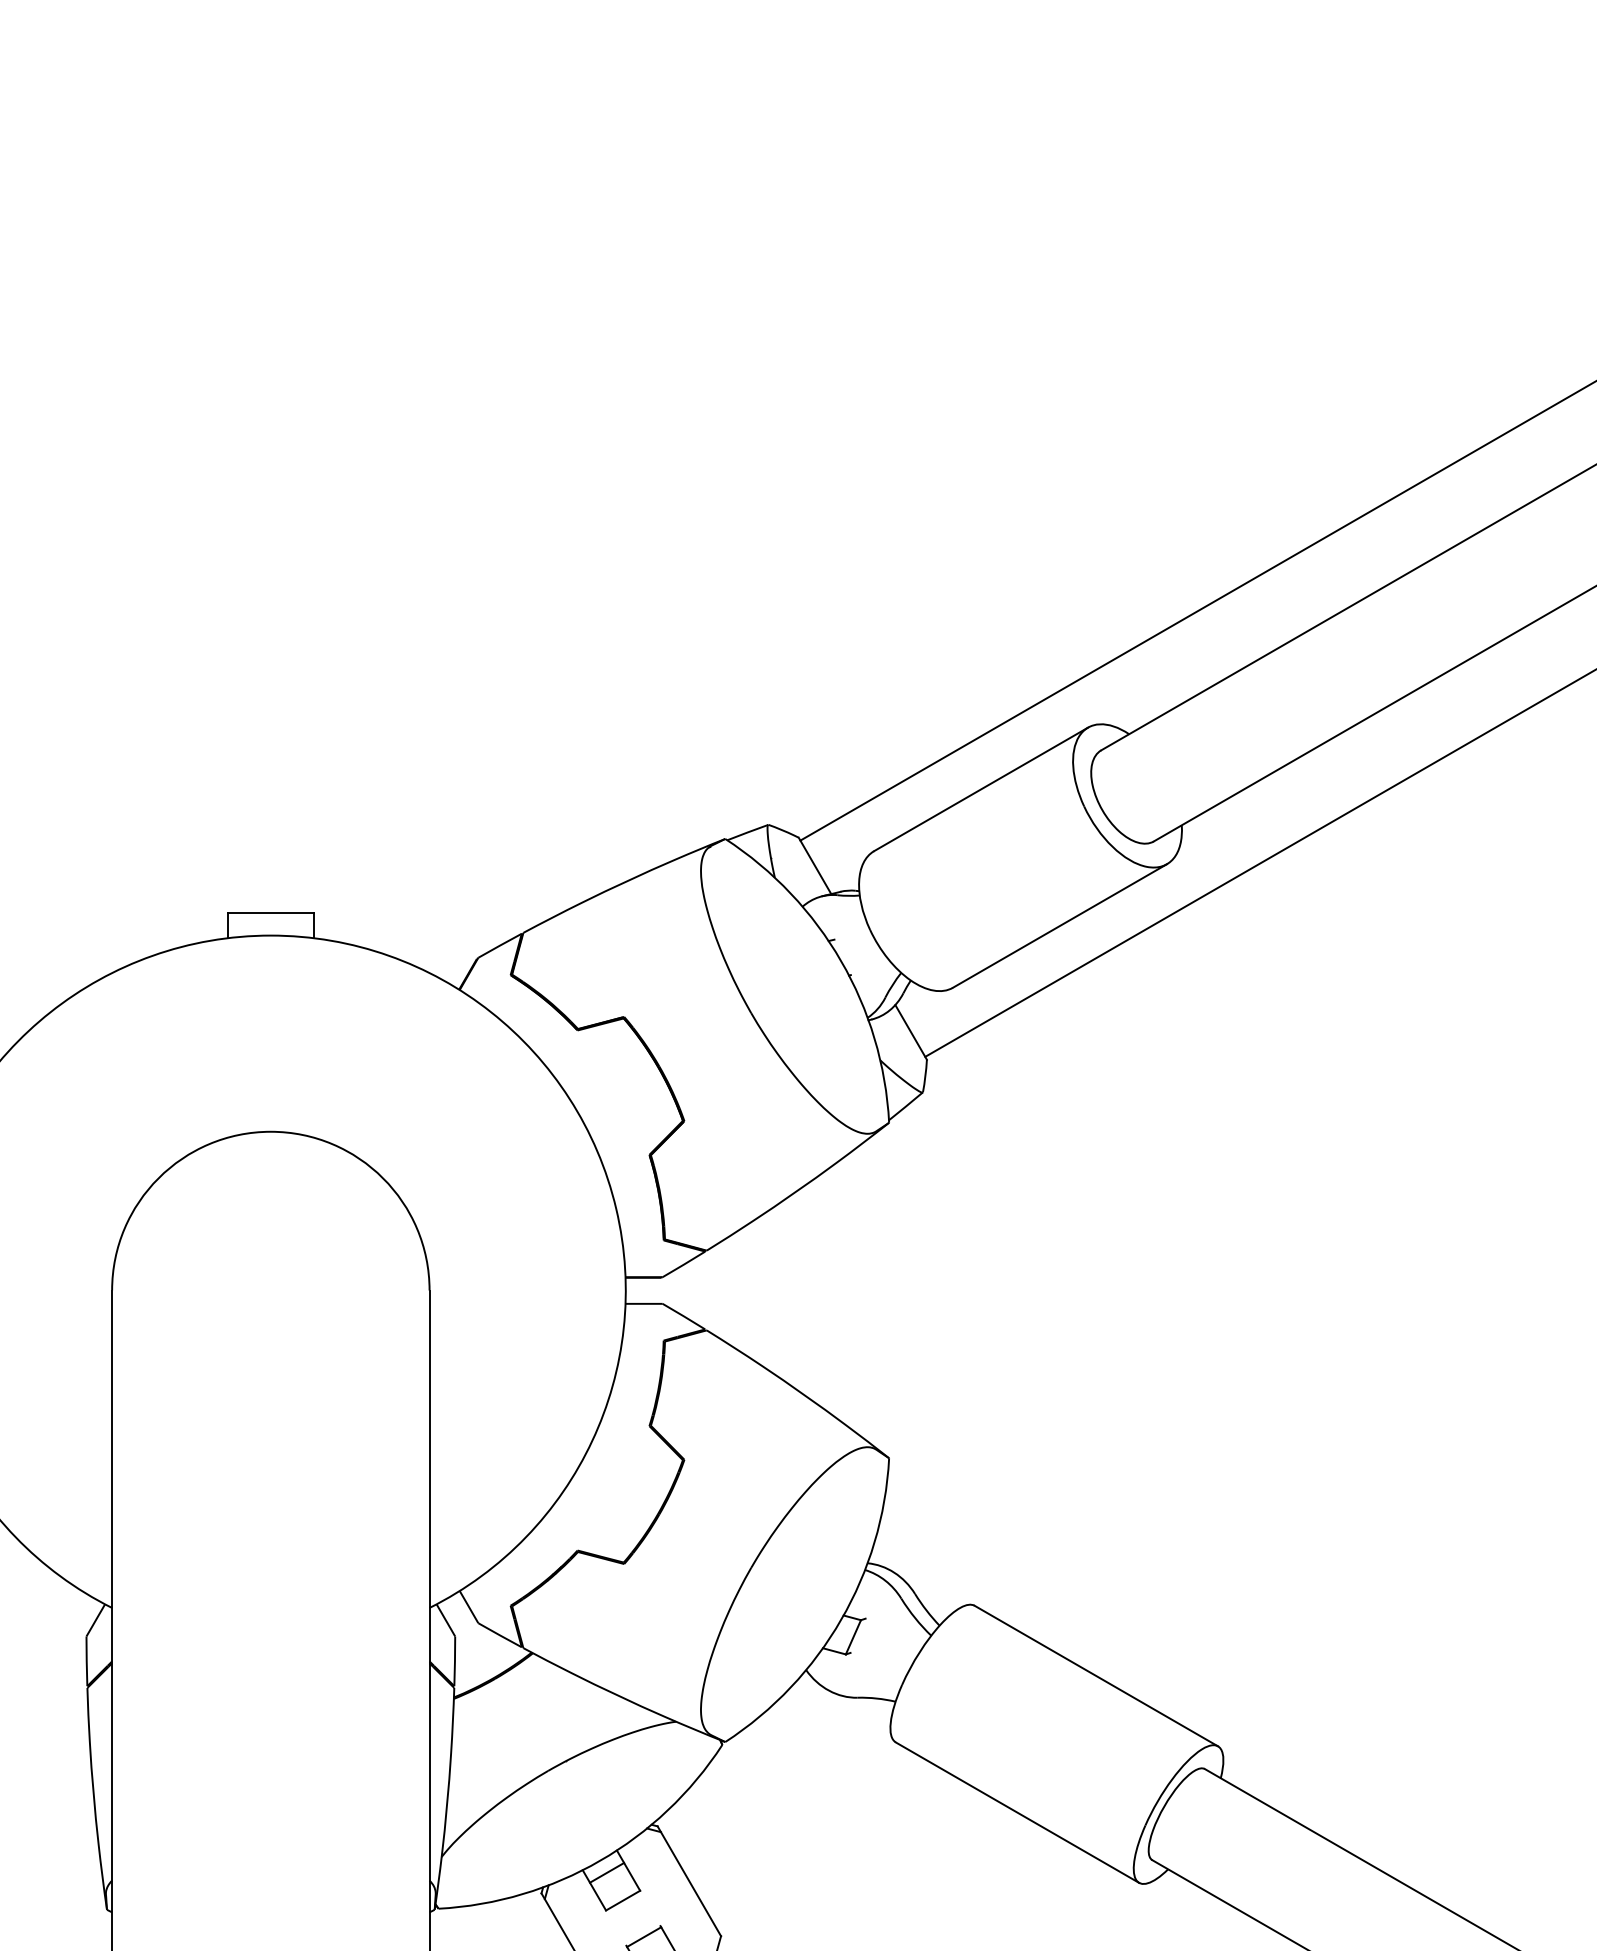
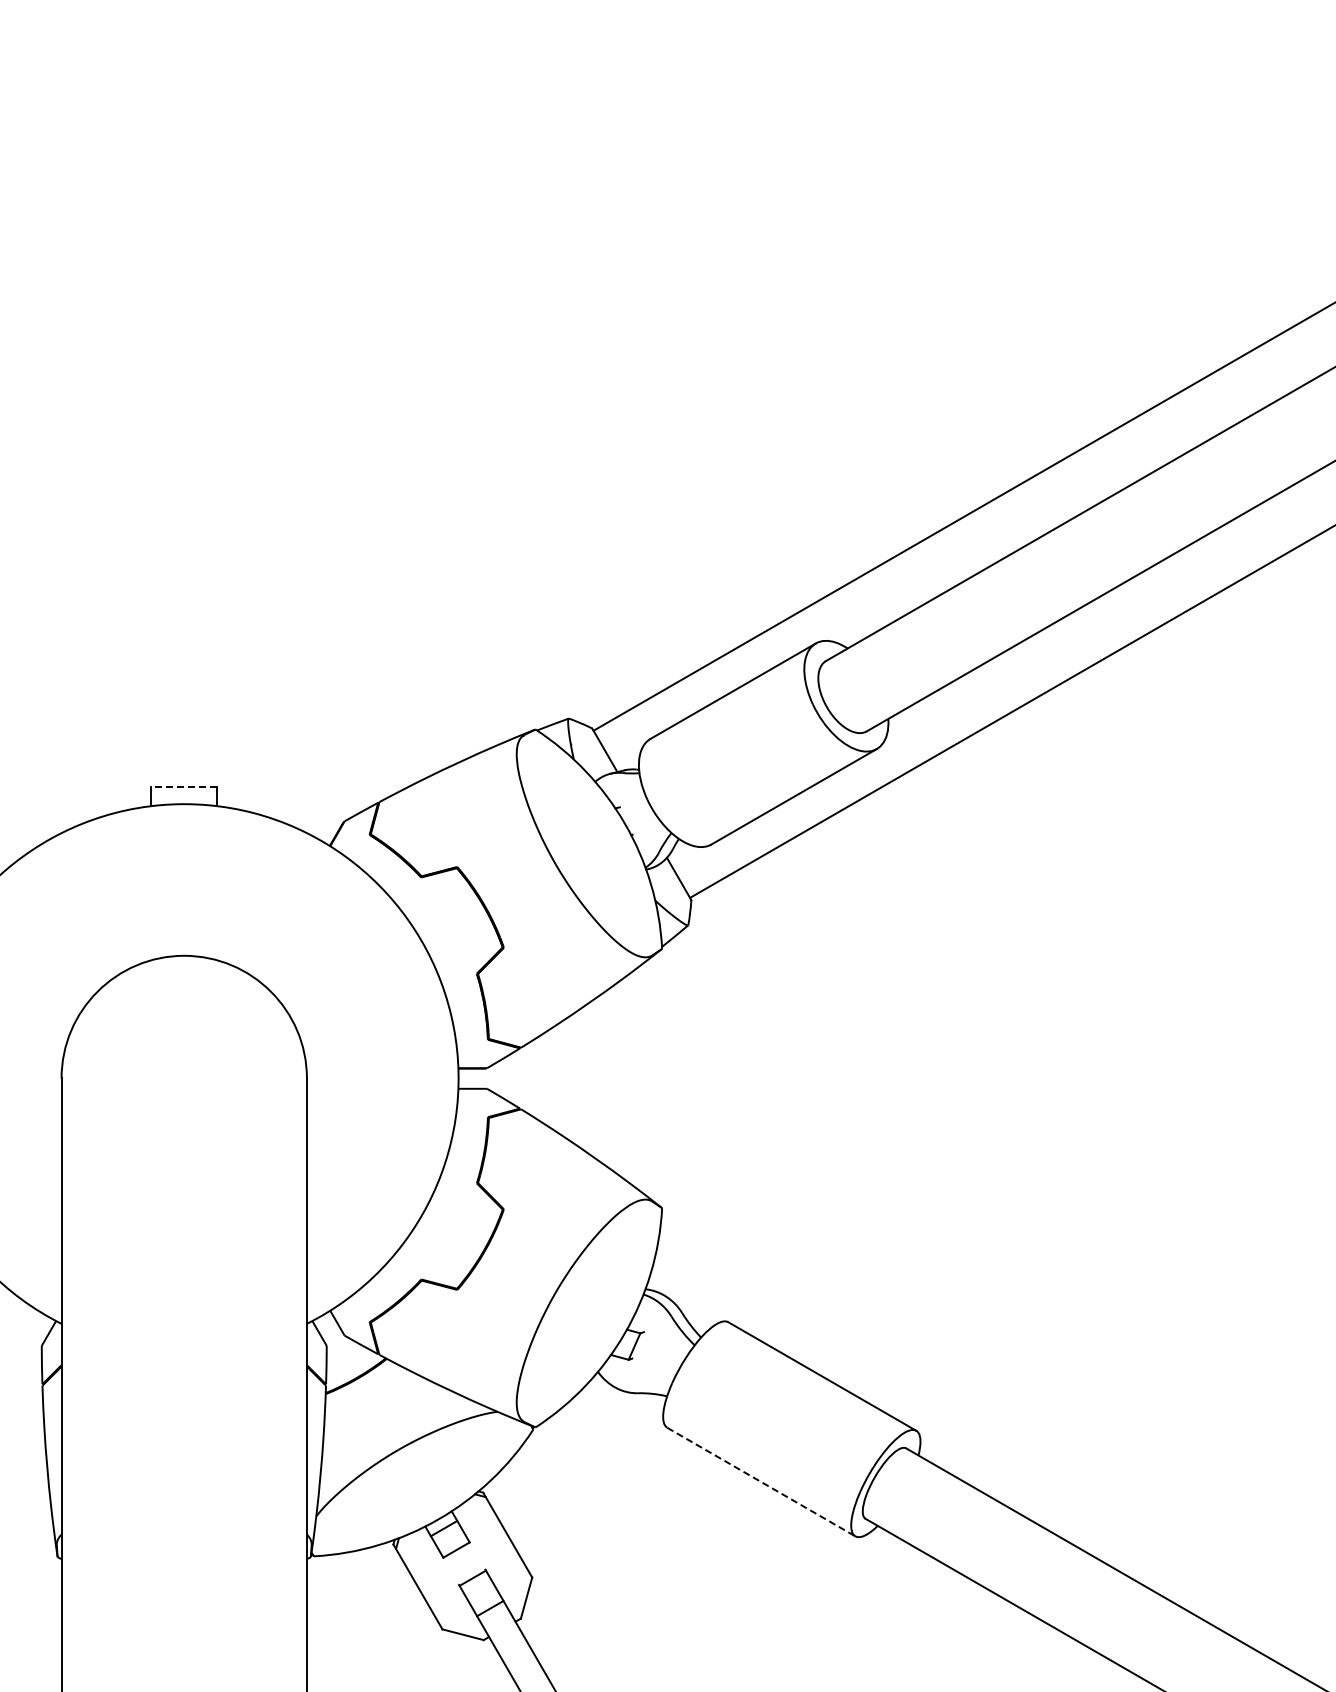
line: (269, 912) -> (183, 786), solid -> dashed
line: (1017, 1813) -> (761, 1482), solid -> dashed

